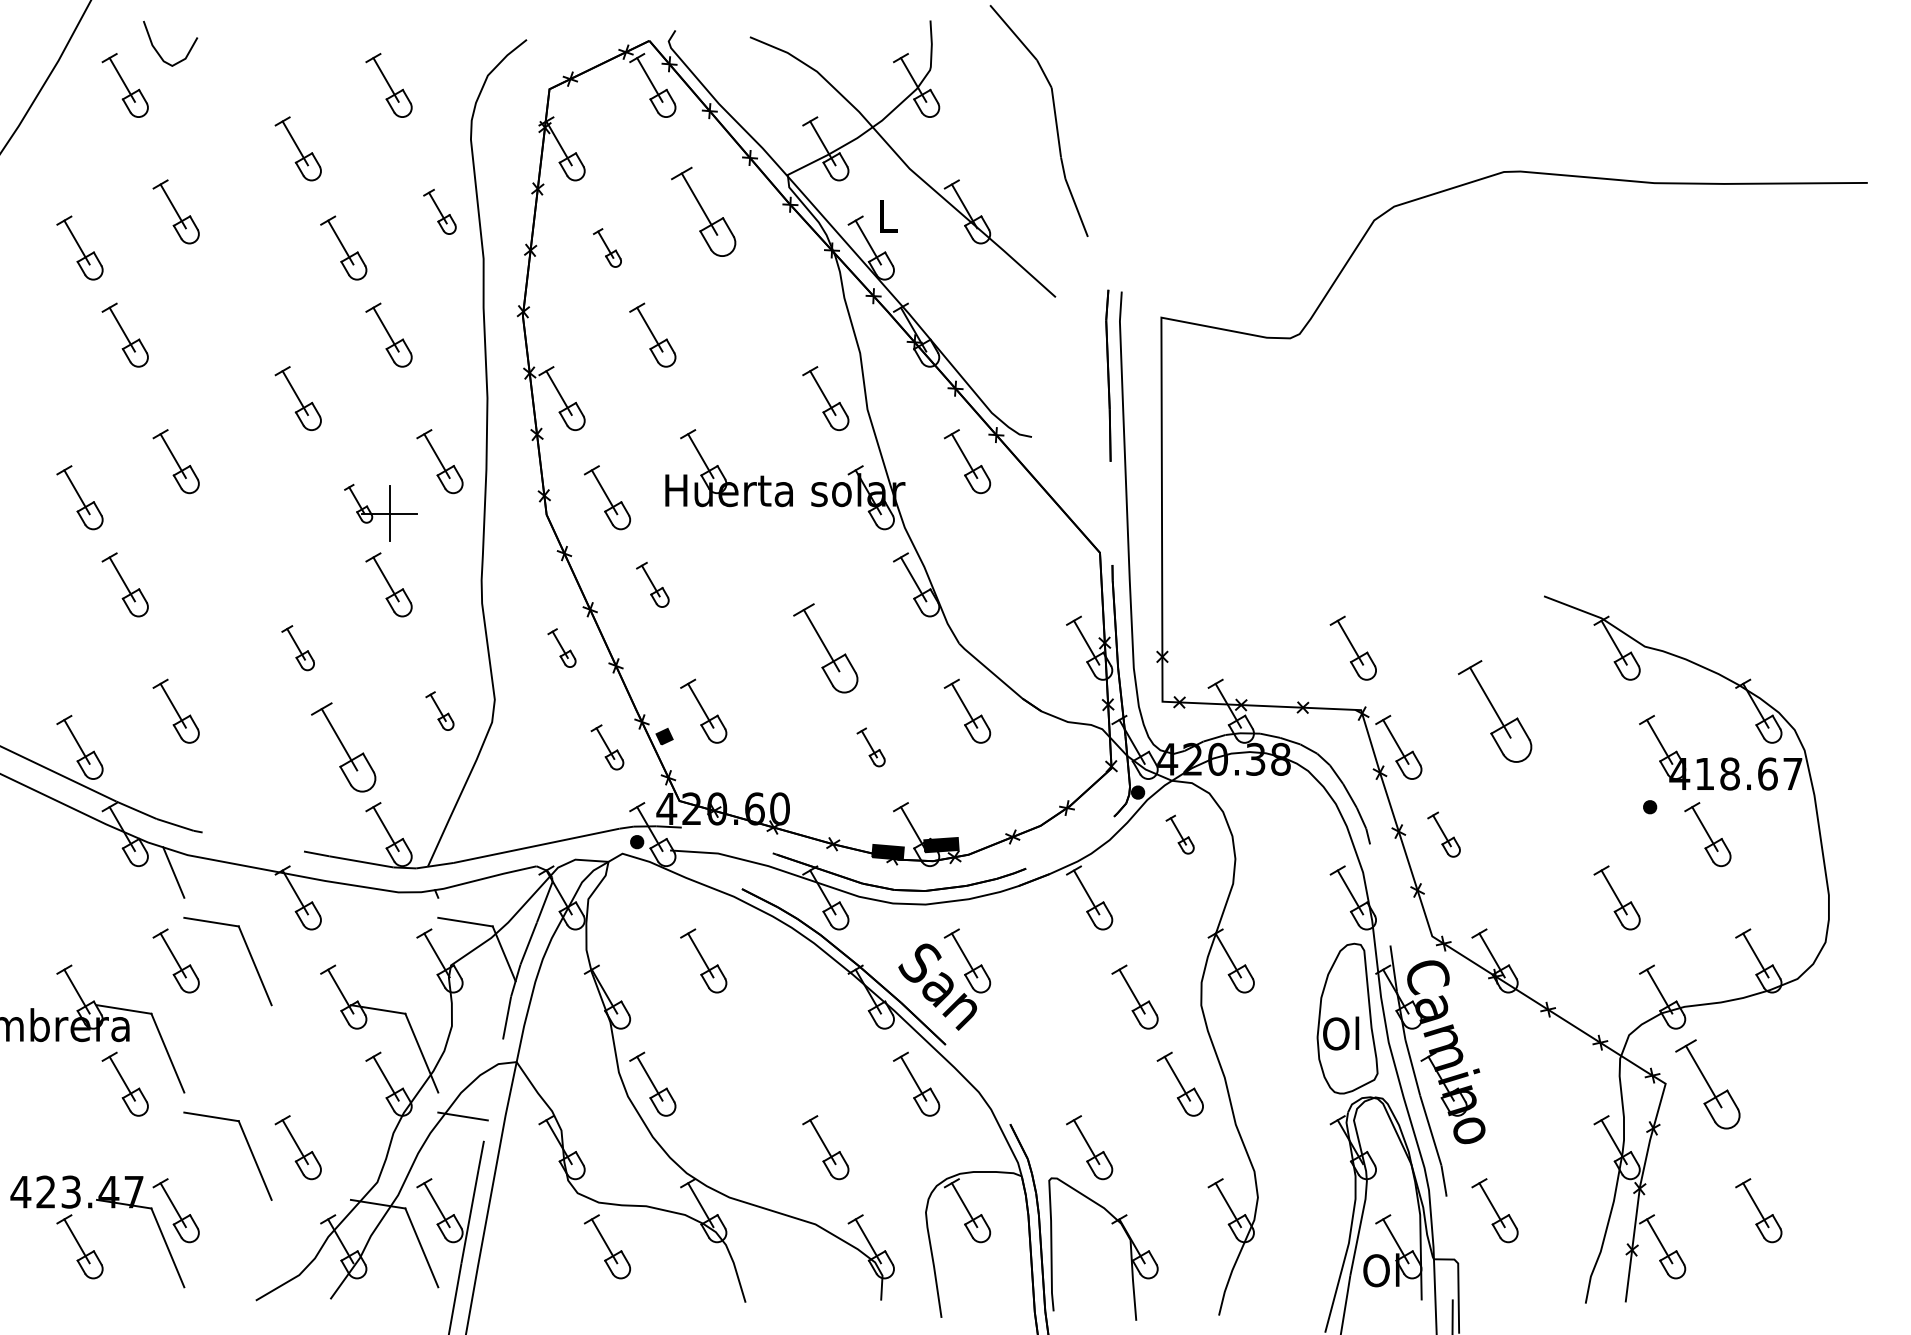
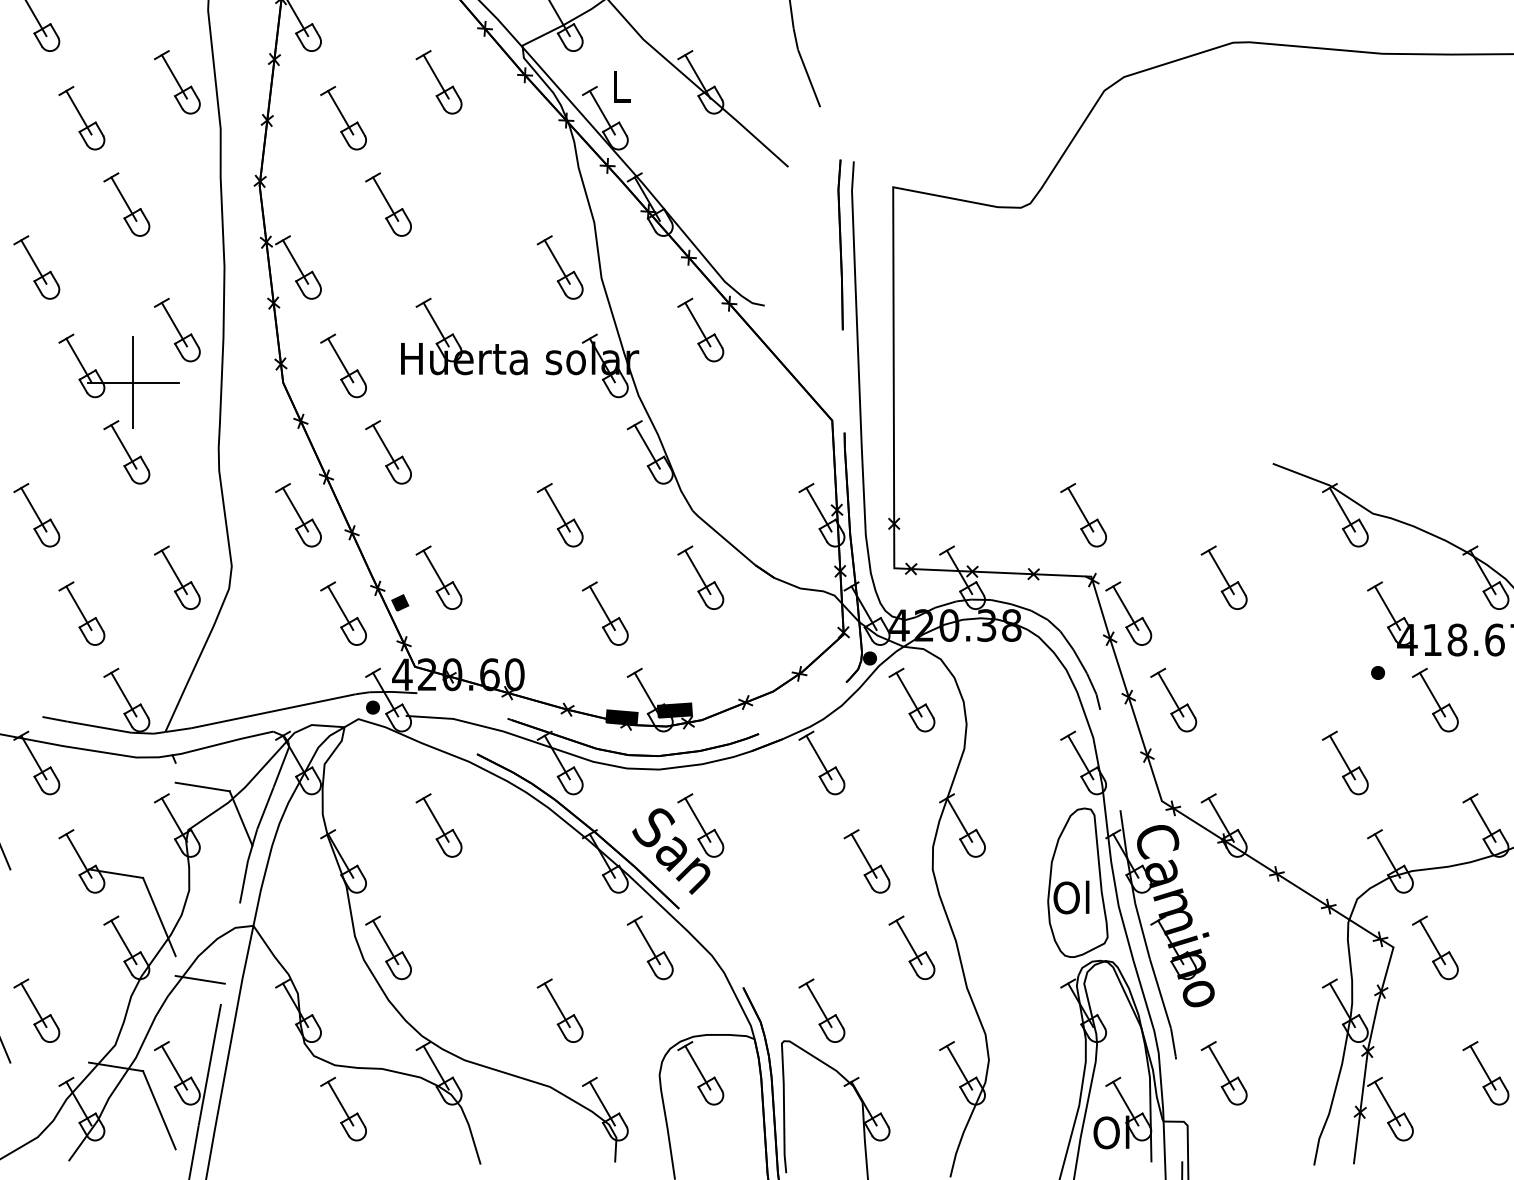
part: (439, 211) -> (176, 81), size x1.43
part: (703, 211) -> (438, 81), size x0.71
part: (607, 247) -> (343, 117), size x1.67
part: (380, 512) -> (118, 380), size x1.67
part: (652, 584) -> (388, 452), size x1.43
part: (297, 647) -> (36, 514), size x1.43
part: (561, 647) -> (297, 514), size x1.67
part: (825, 647) -> (559, 514), size x0.71
part: (439, 710) -> (176, 577), size x1.67
part: (1494, 710) -> (1223, 577), size x0.62
part: (343, 747) -> (81, 613), size x0.71
part: (607, 747) -> (343, 613), size x1.43
part: (870, 747) -> (604, 613), size x1.67
part: (1179, 834) -> (911, 700), size x1.67
part: (1443, 834) -> (1173, 700), size x1.43
part: (1707, 1083) -> (1435, 947), size x0.71

